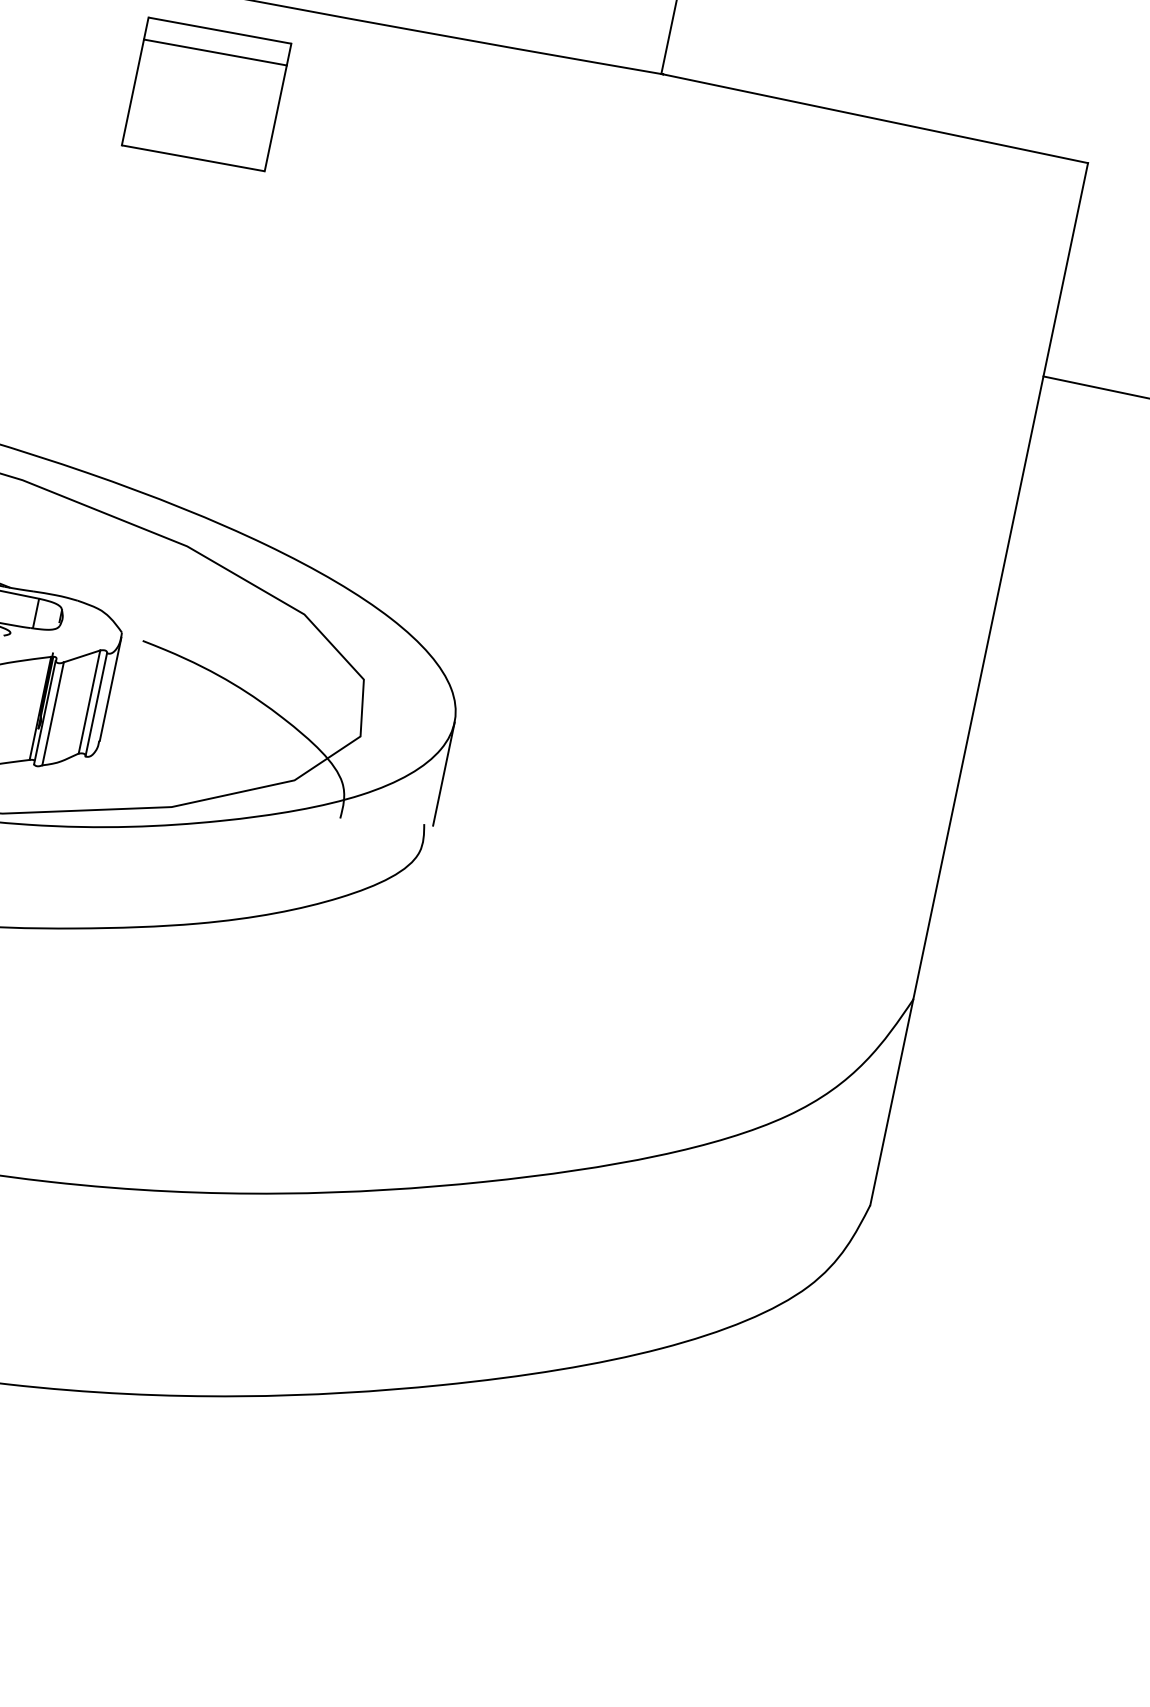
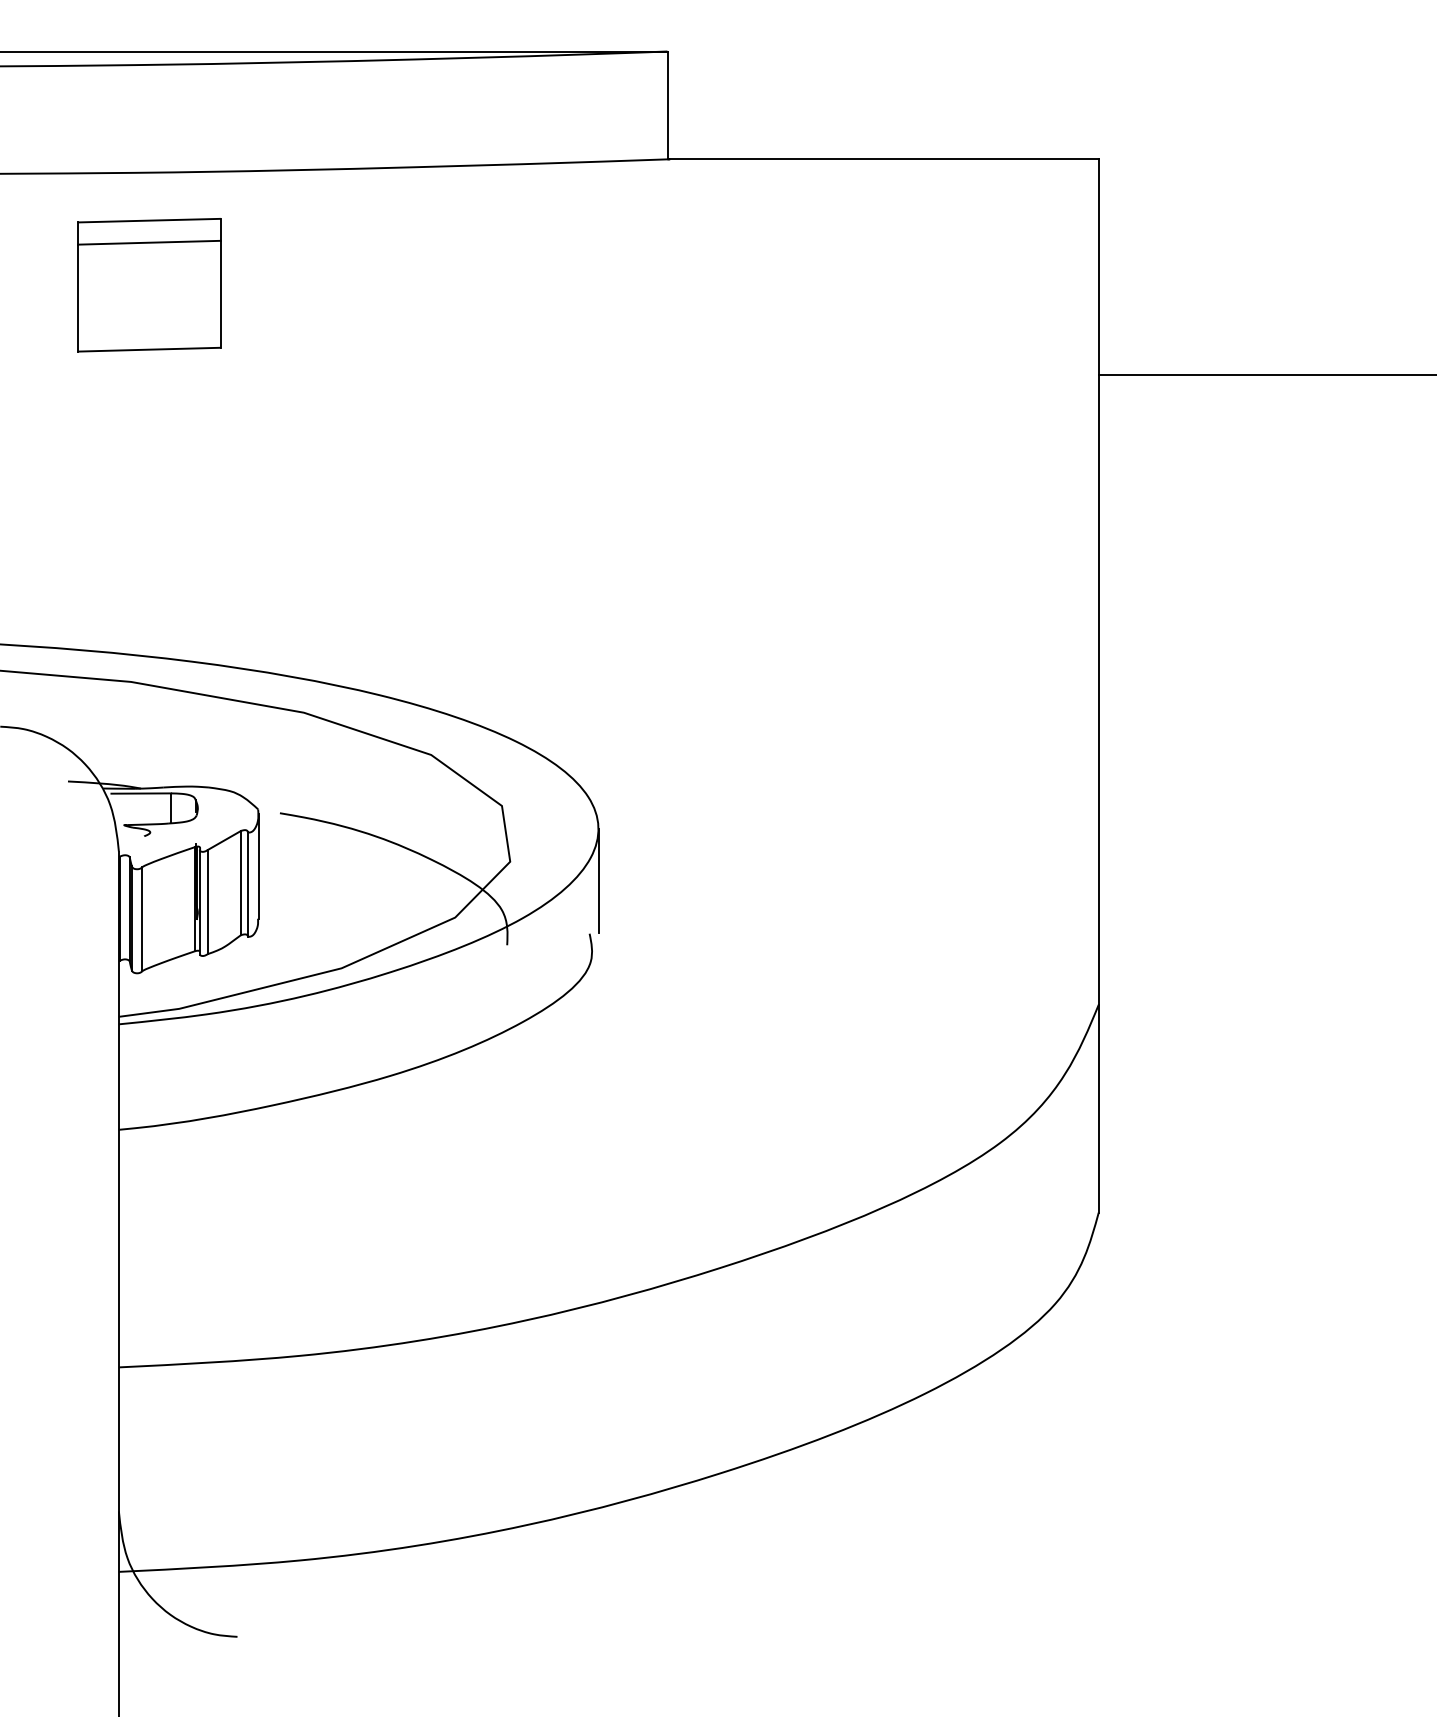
part: (206, 94) -> (149, 285), moved

